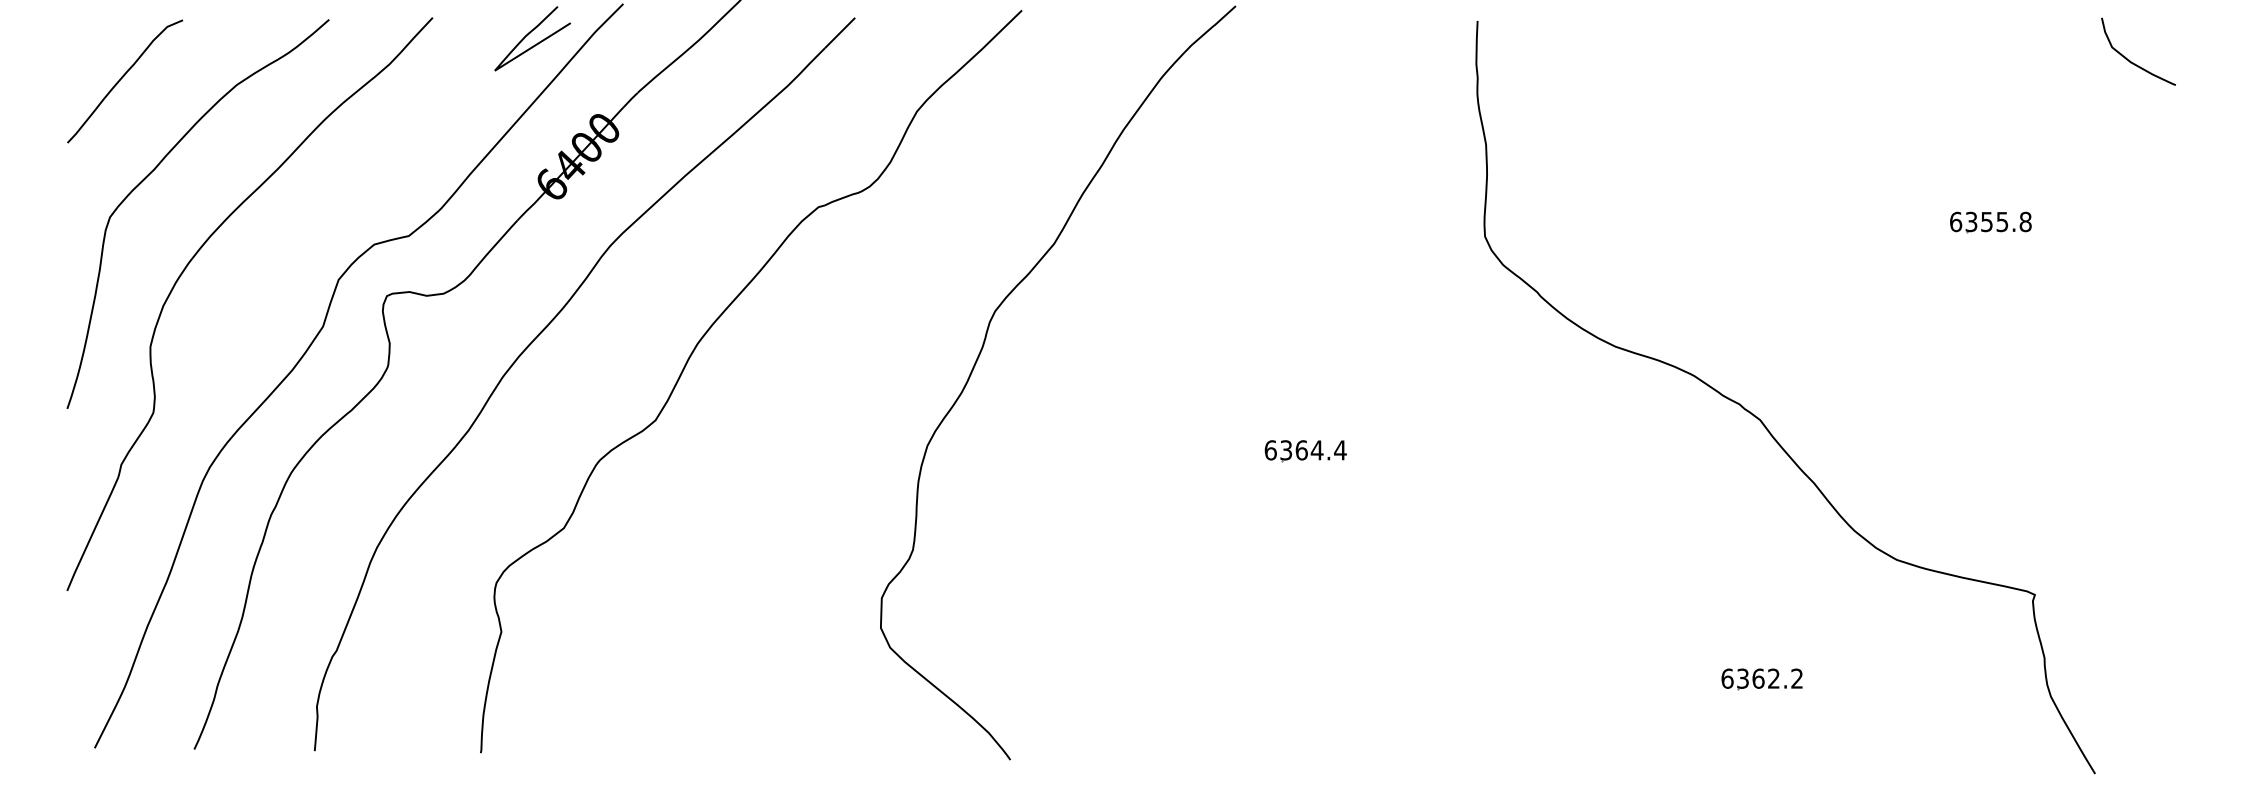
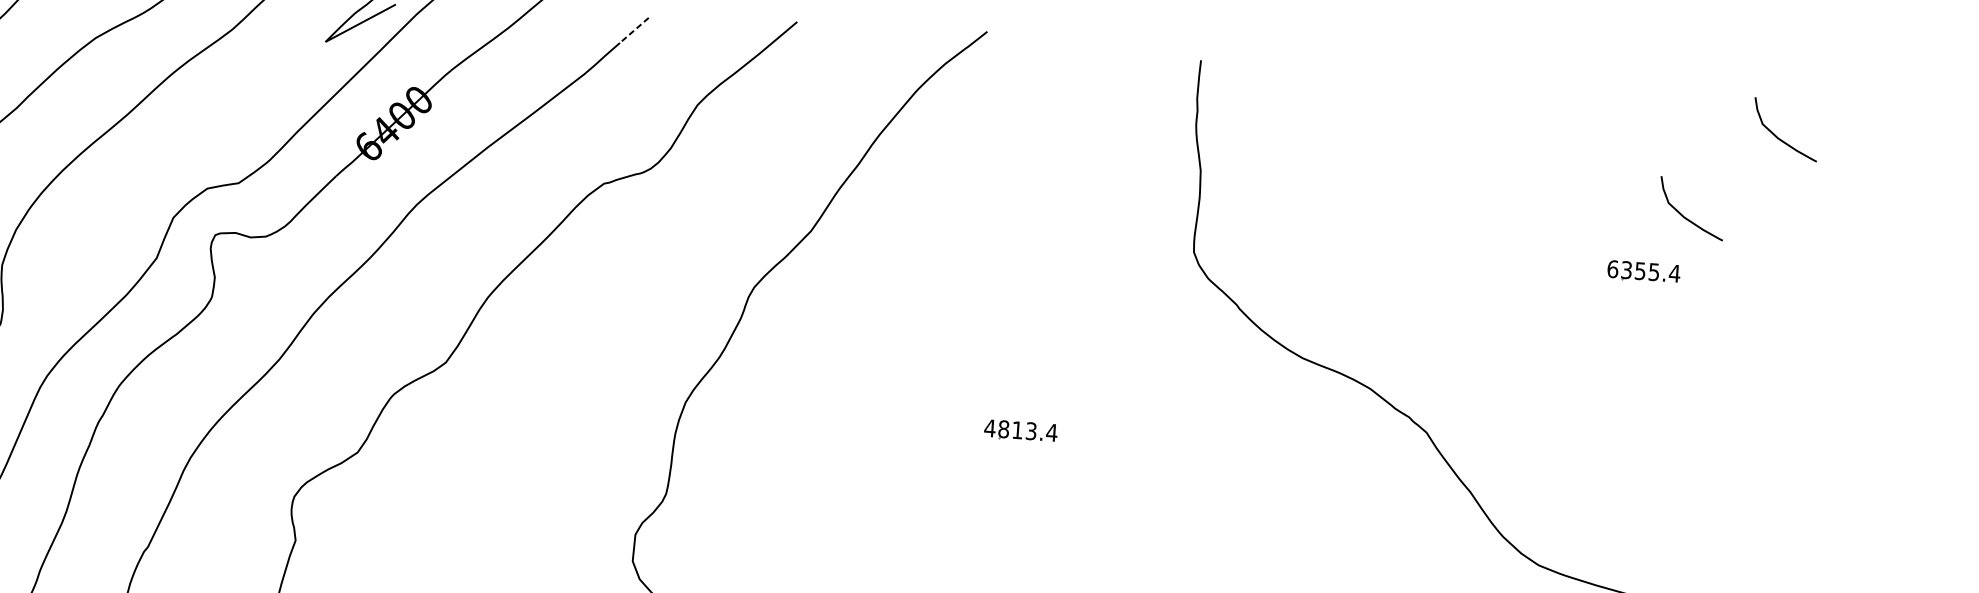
line: (839, 33) -> (633, 30), solid -> dashed
curve: (2031, 156) -> (1684, 215), added
text: (2025, 221) -> (1674, 273), 6355.8 -> 6355.4
text: (1293, 450) -> (1010, 429), 6364.4 -> 4813.4

